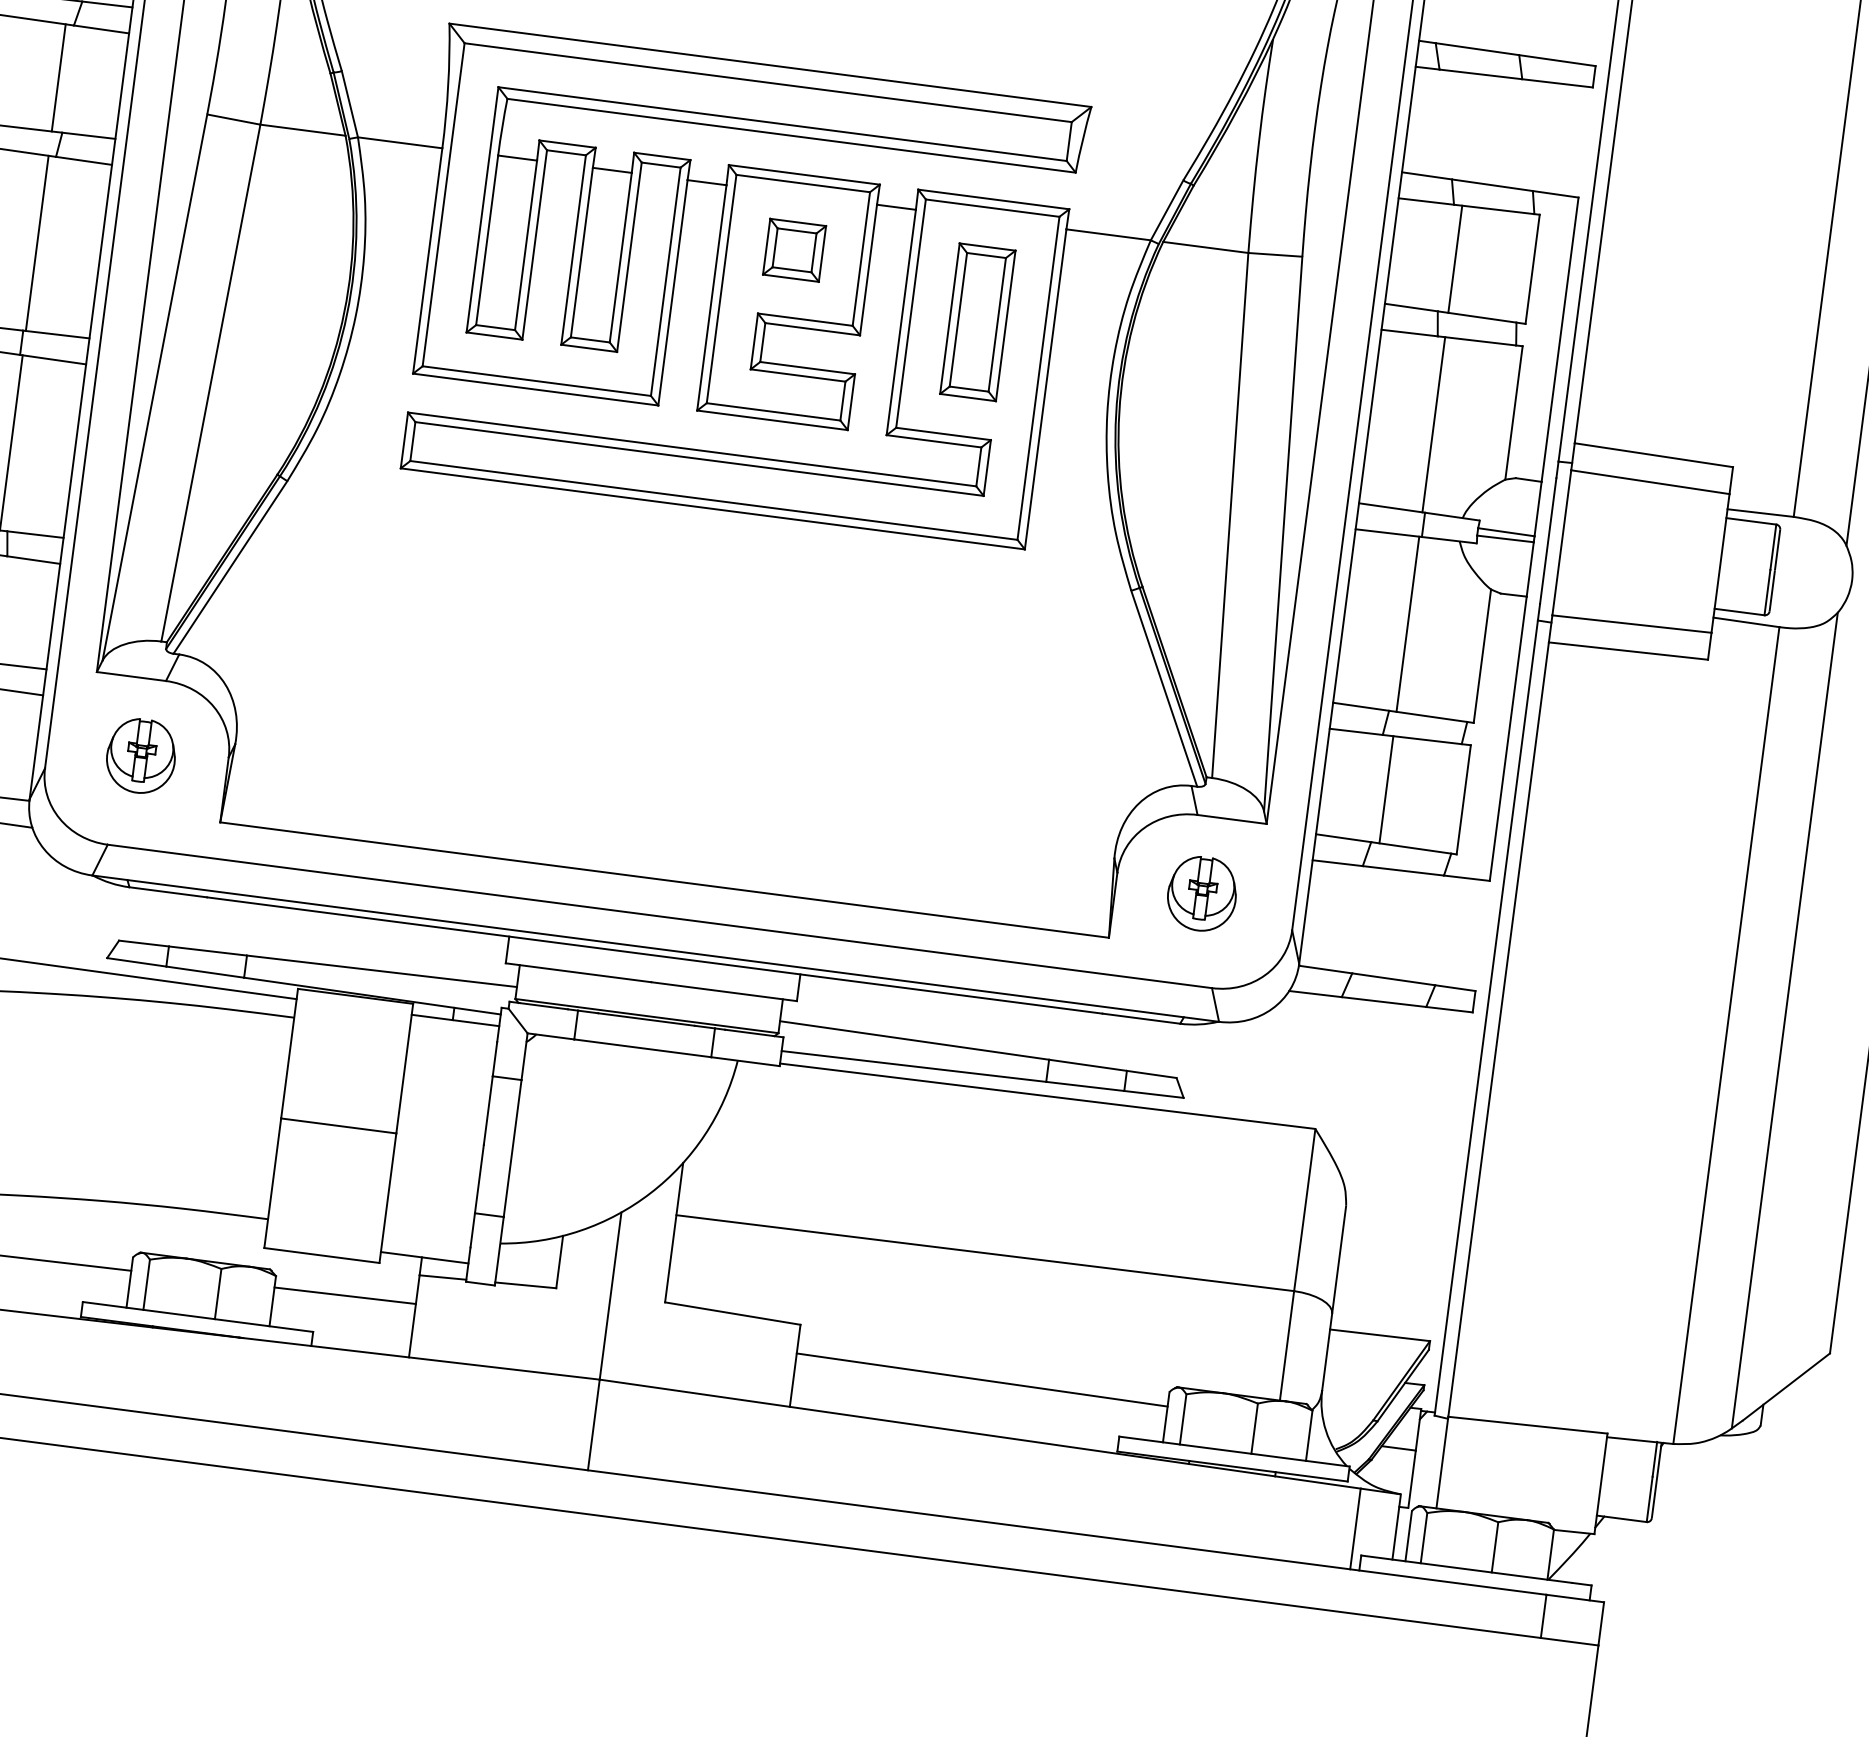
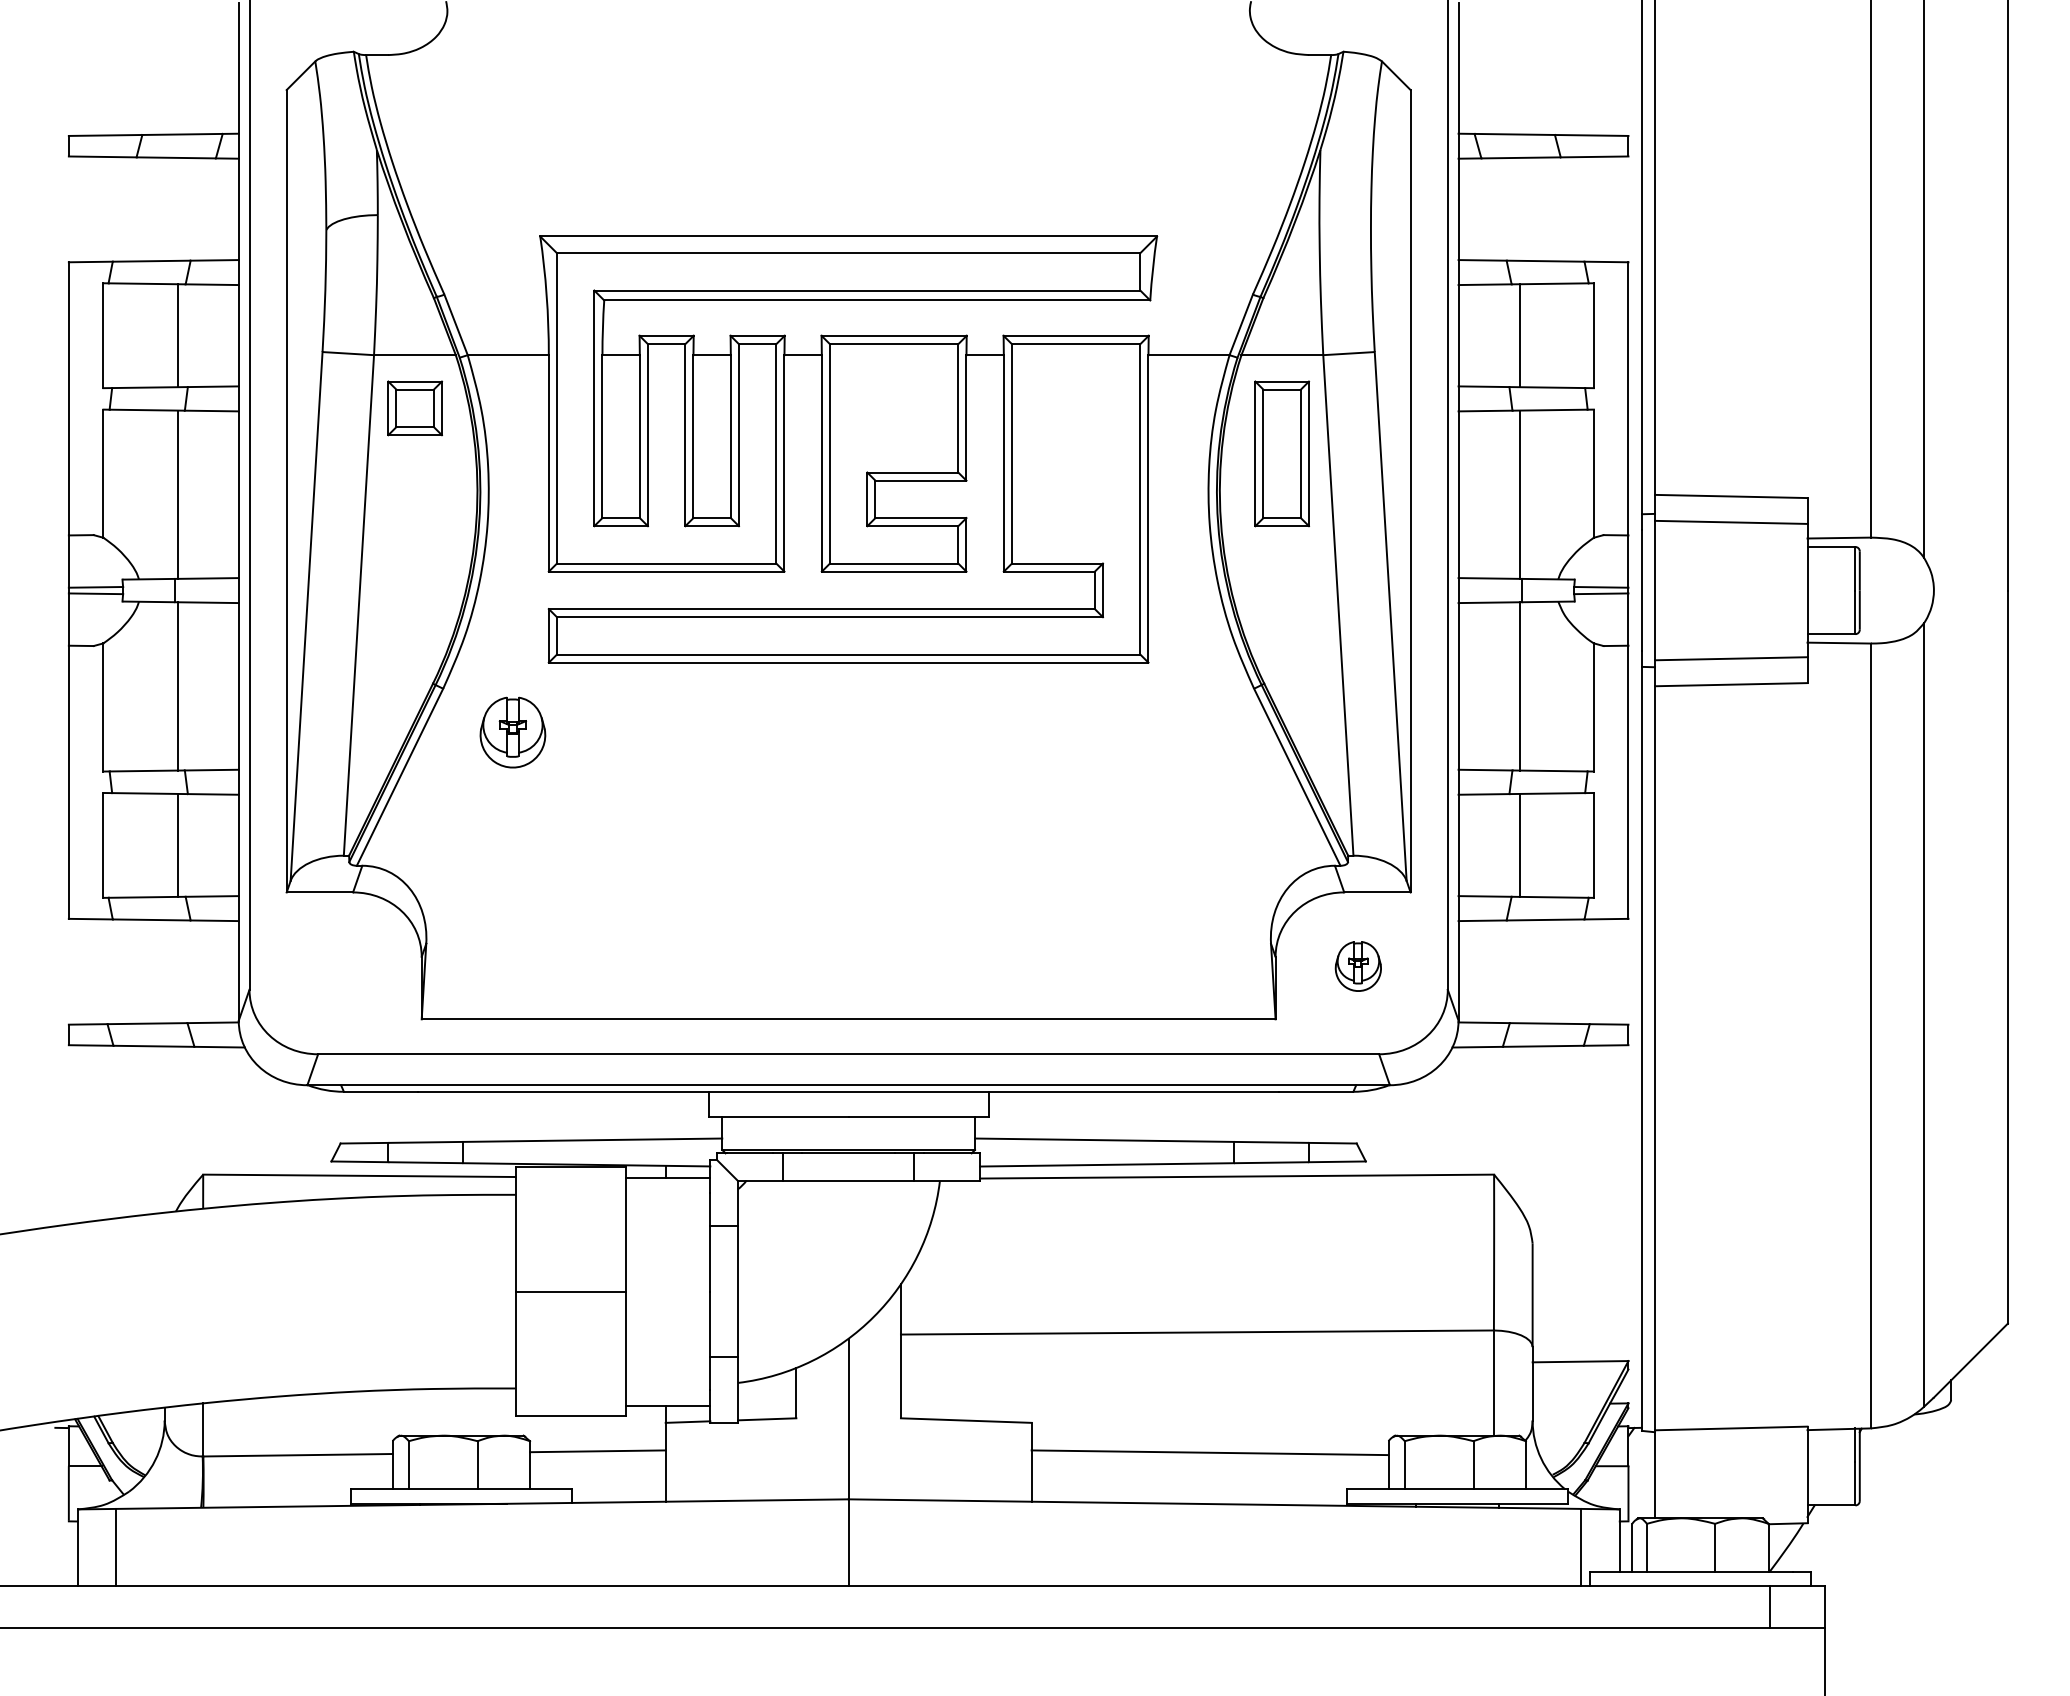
part: (793, 250) -> (414, 408), moved
part: (977, 321) -> (1281, 453), moved
part: (140, 756) -> (512, 732), moved
part: (1202, 894) -> (1358, 966), size x0.7

